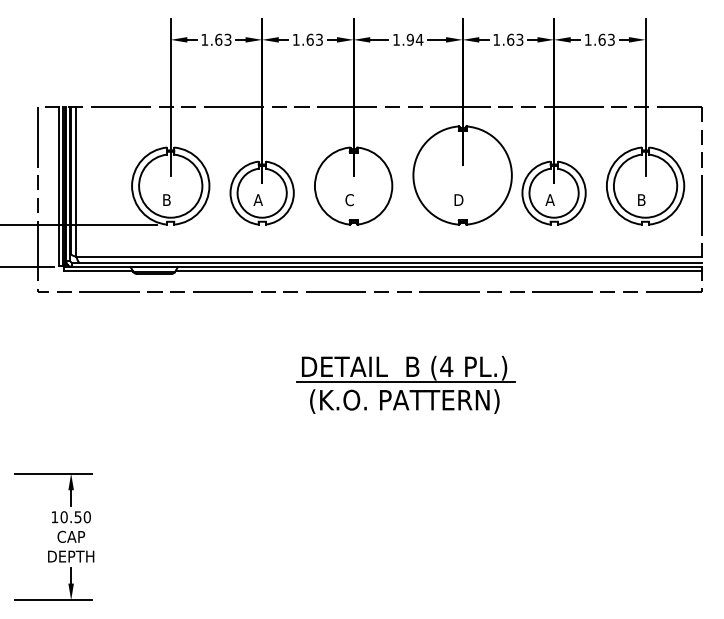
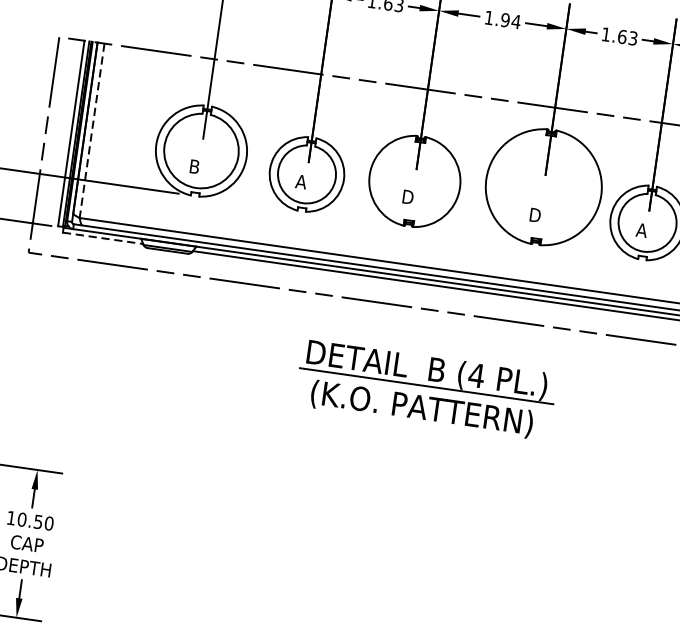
line: (76, 182) -> (92, 131), solid -> dashed
text: (349, 200) -> (407, 197), C -> D
line: (99, 271) -> (104, 238), solid -> dashed
part: (405, 384) -> (425, 389), moved

